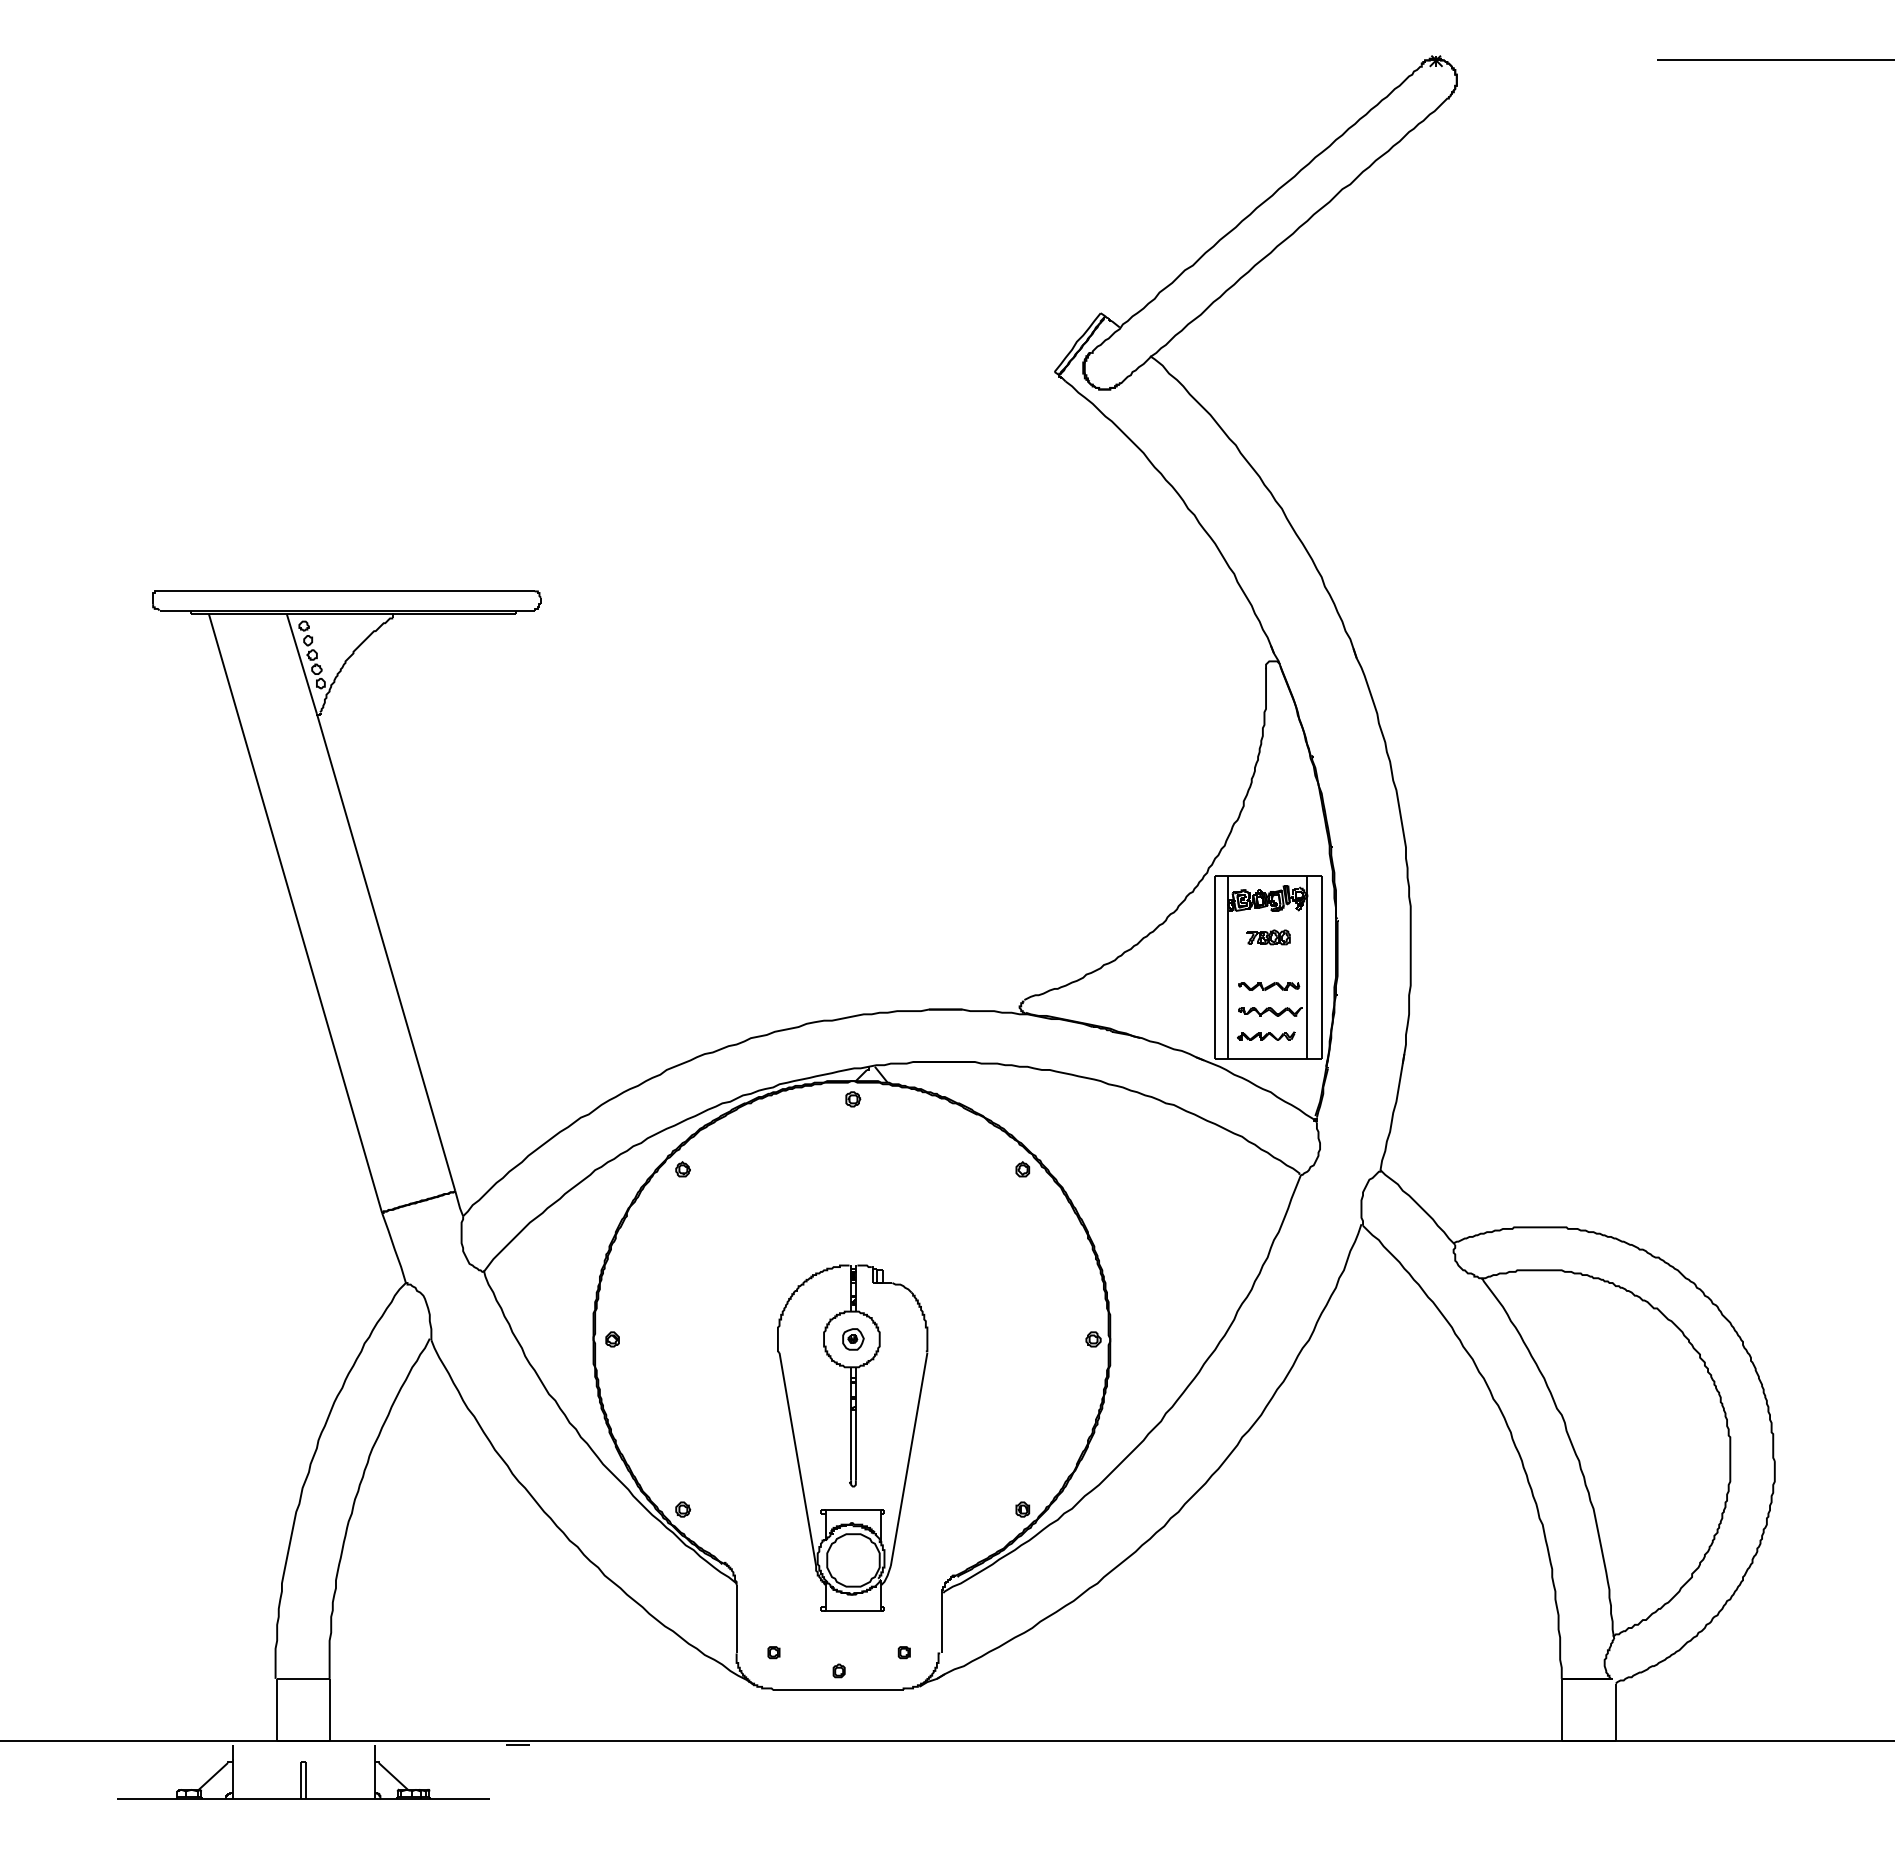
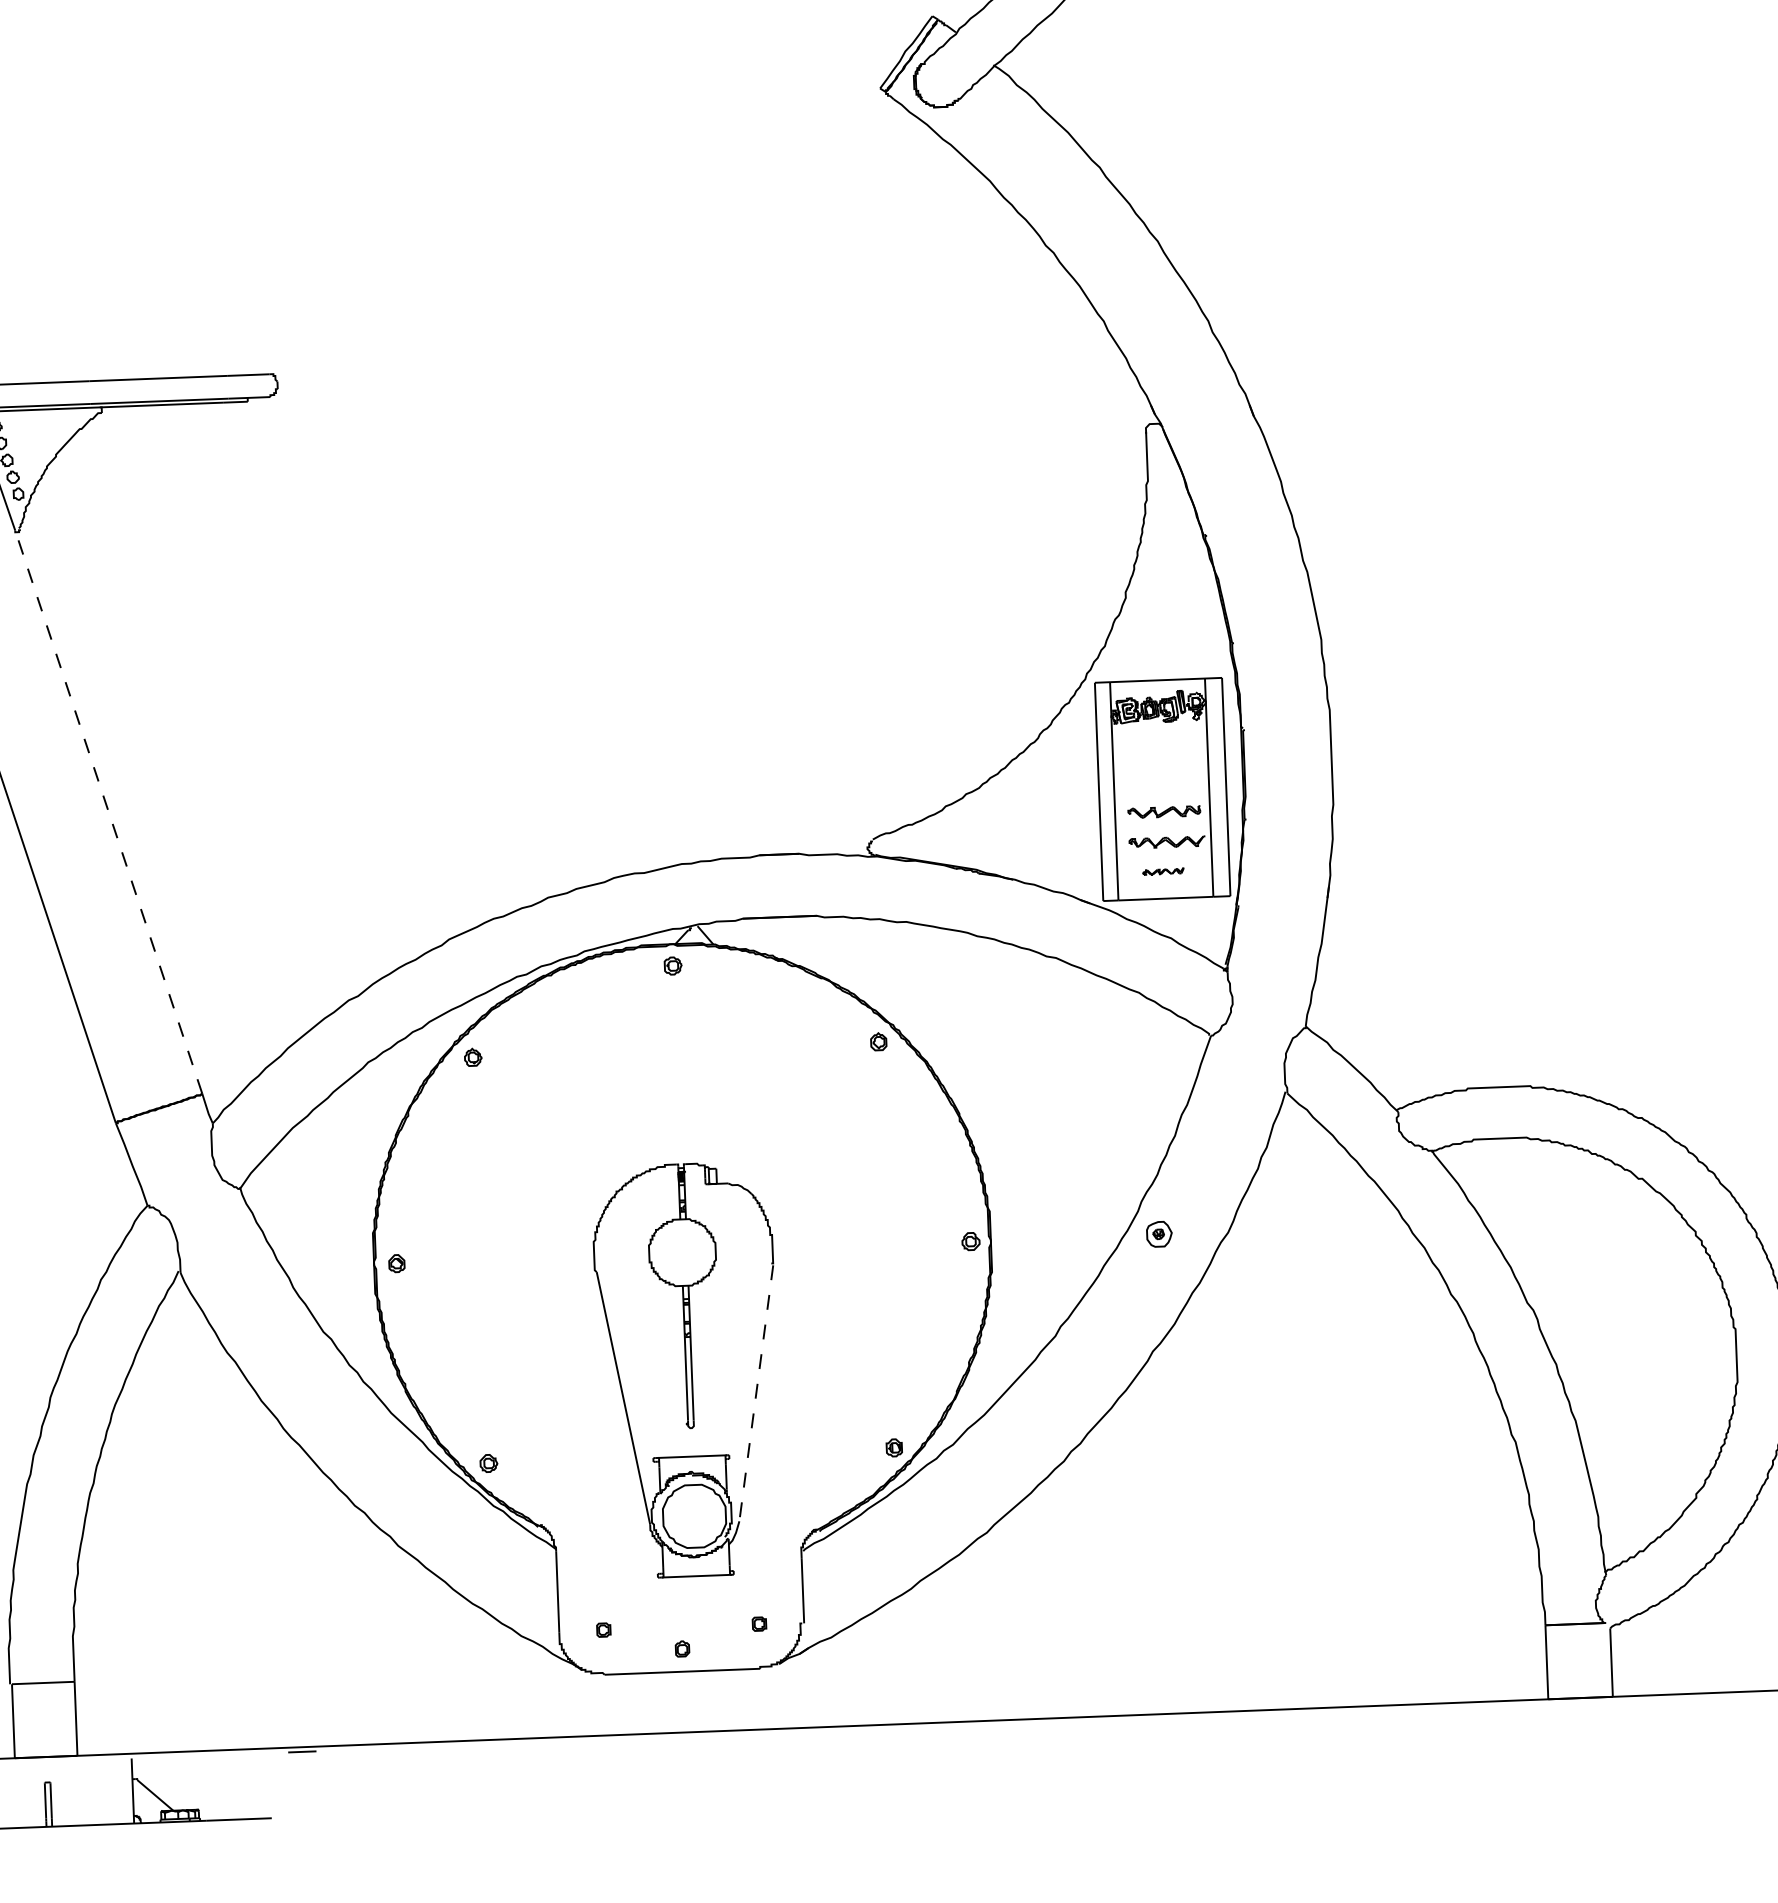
part: (1268, 937) -> (1161, 753), removed
line: (385, 951) -> (107, 810), solid -> dashed
part: (1266, 1035) -> (1163, 870), size x0.6
part: (853, 1339) -> (1159, 1234), moved
line: (909, 1459) -> (756, 1393), solid -> dashed

